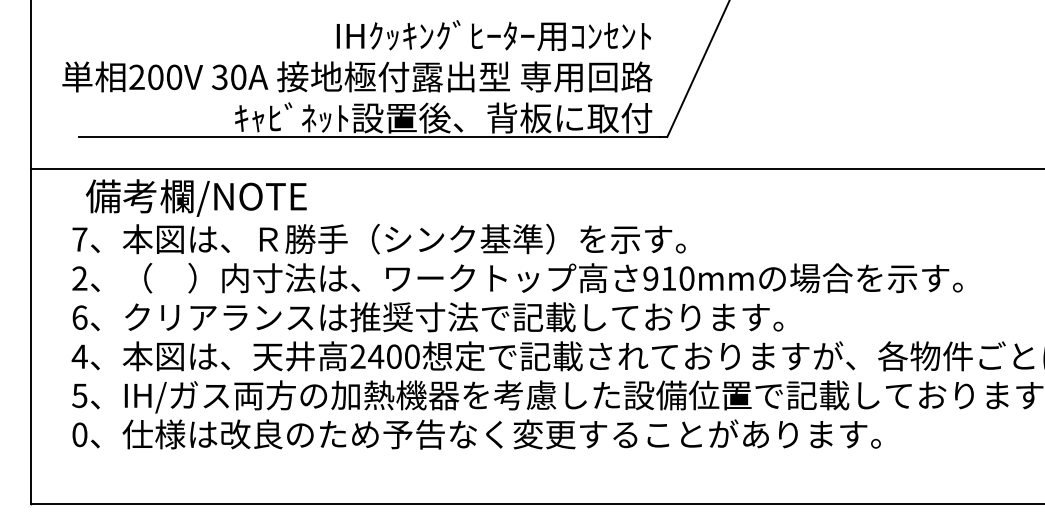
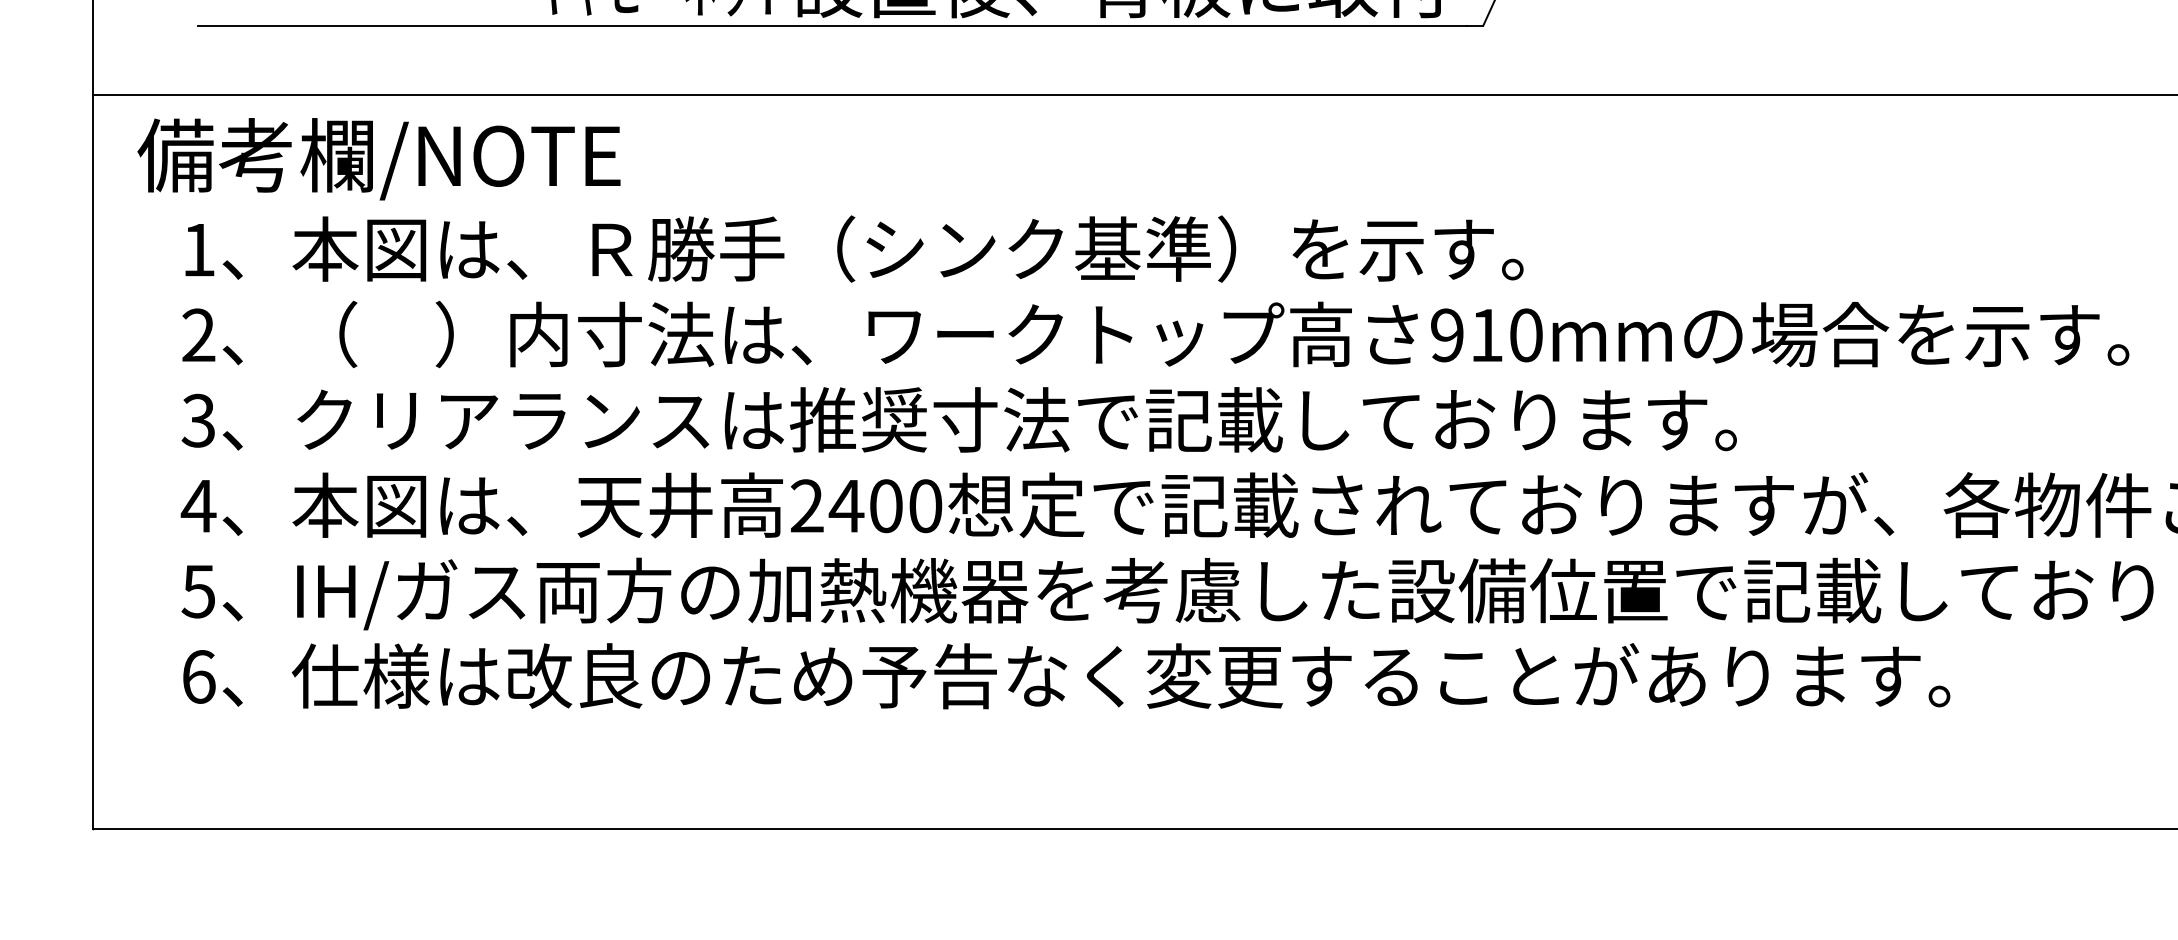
text: (196, 197) -> (379, 157), moved
text: (79, 239) -> (198, 249), 7 -> 1
text: (79, 317) -> (198, 420), 6 -> 3
text: (79, 434) -> (198, 676), 0 -> 6

